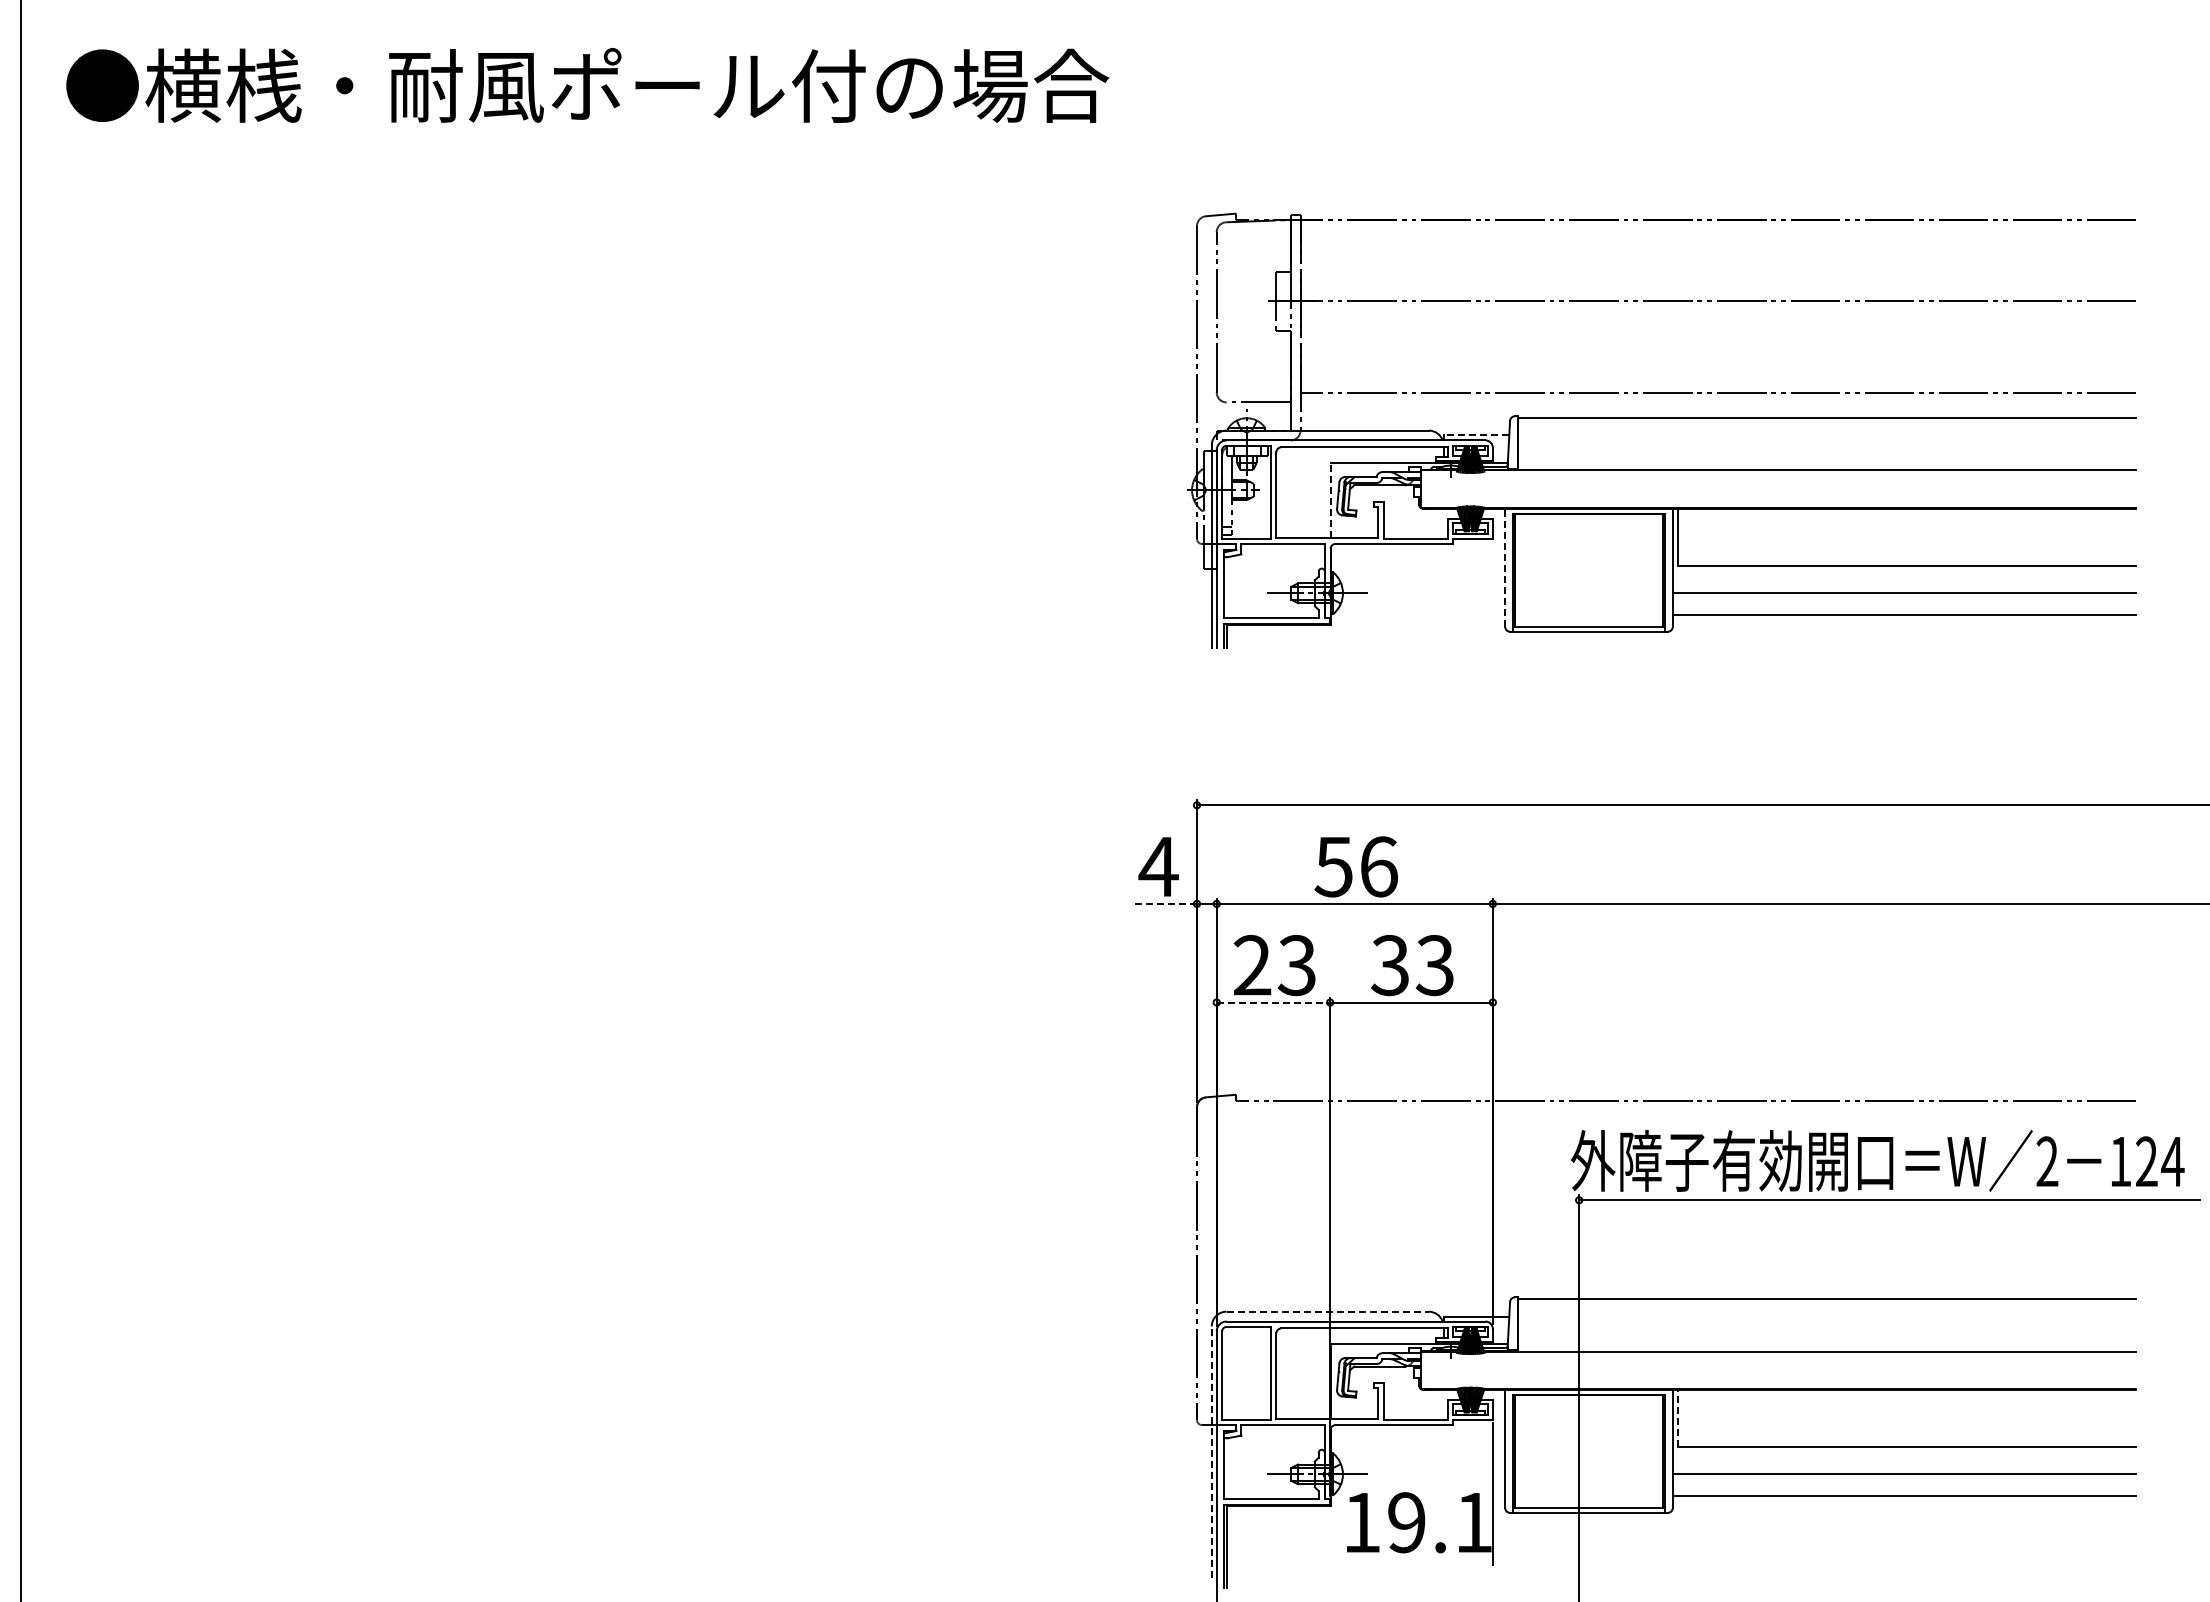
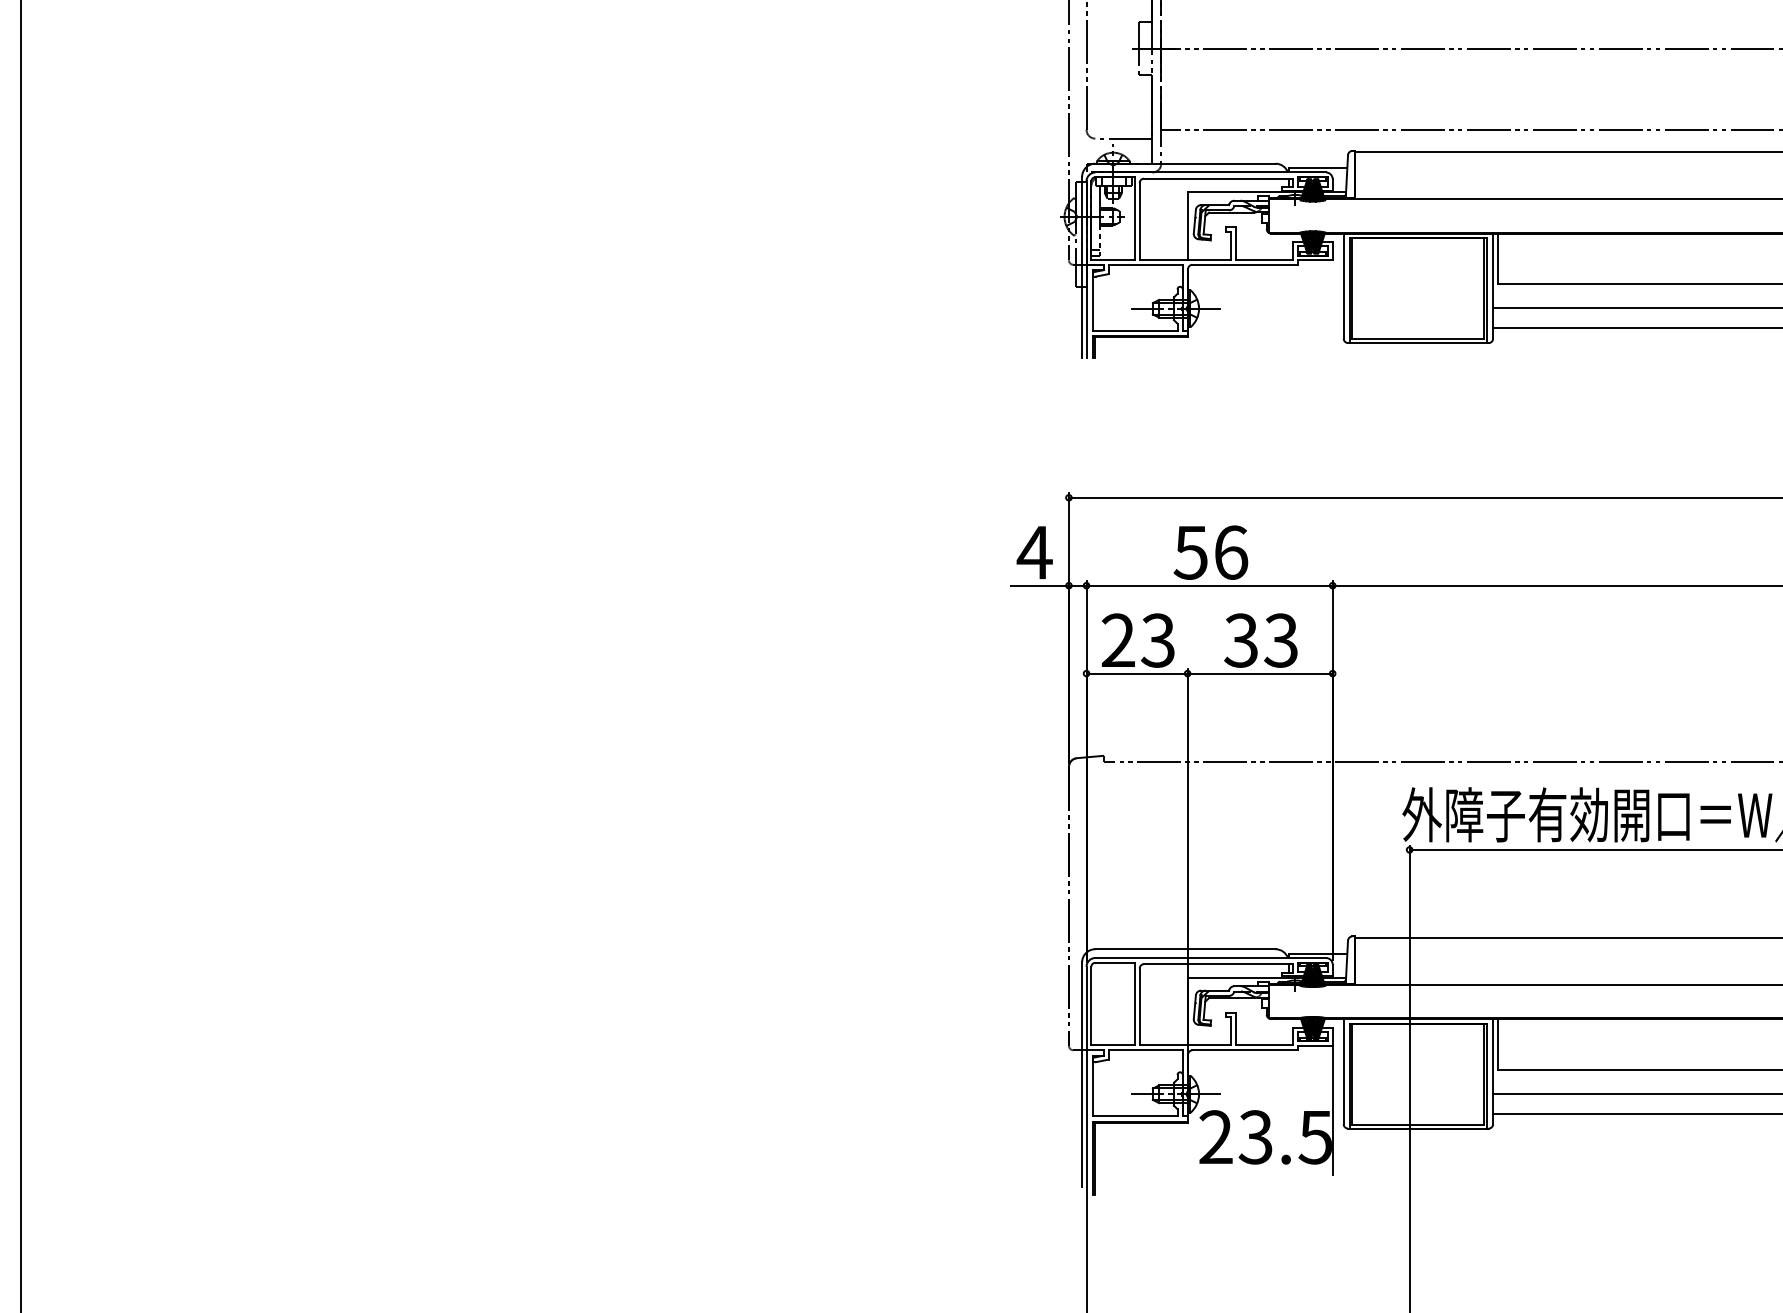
line: (1476, 435) -> (1318, 168), dashed -> solid
line: (1330, 500) -> (1187, 226), dashed -> solid
line: (1505, 567) -> (1343, 285), dashed -> solid
line: (1164, 903) -> (1039, 585), dashed -> solid
line: (1273, 1002) -> (1137, 673), dashed -> solid
line: (1328, 1311) -> (1186, 949), dashed -> solid
line: (1677, 1417) -> (1497, 1043), dashed -> solid
line: (1211, 1452) -> (1081, 1074), dashed -> solid
text: (1417, 1522) -> (1265, 1137), 19.1 -> 23.5

